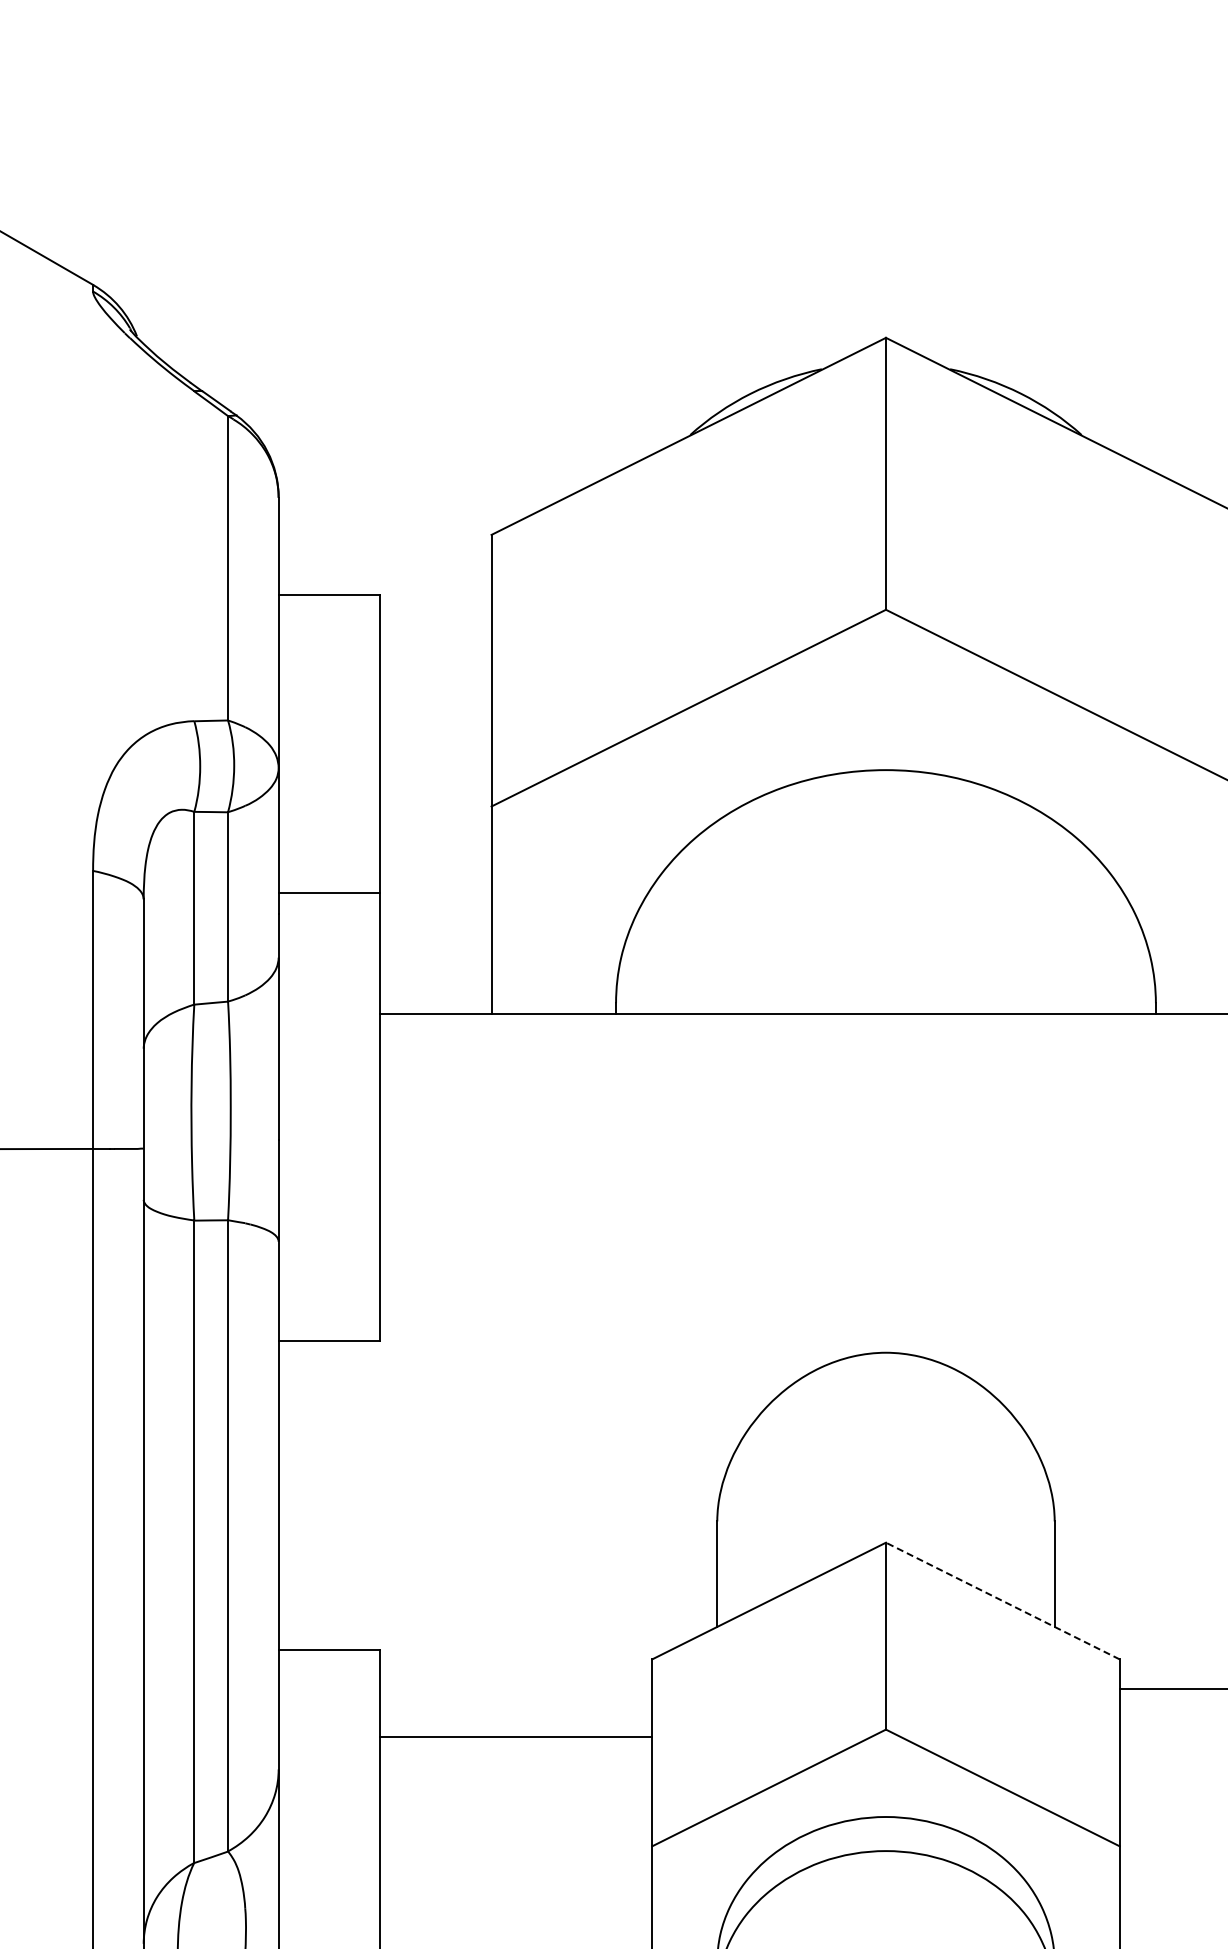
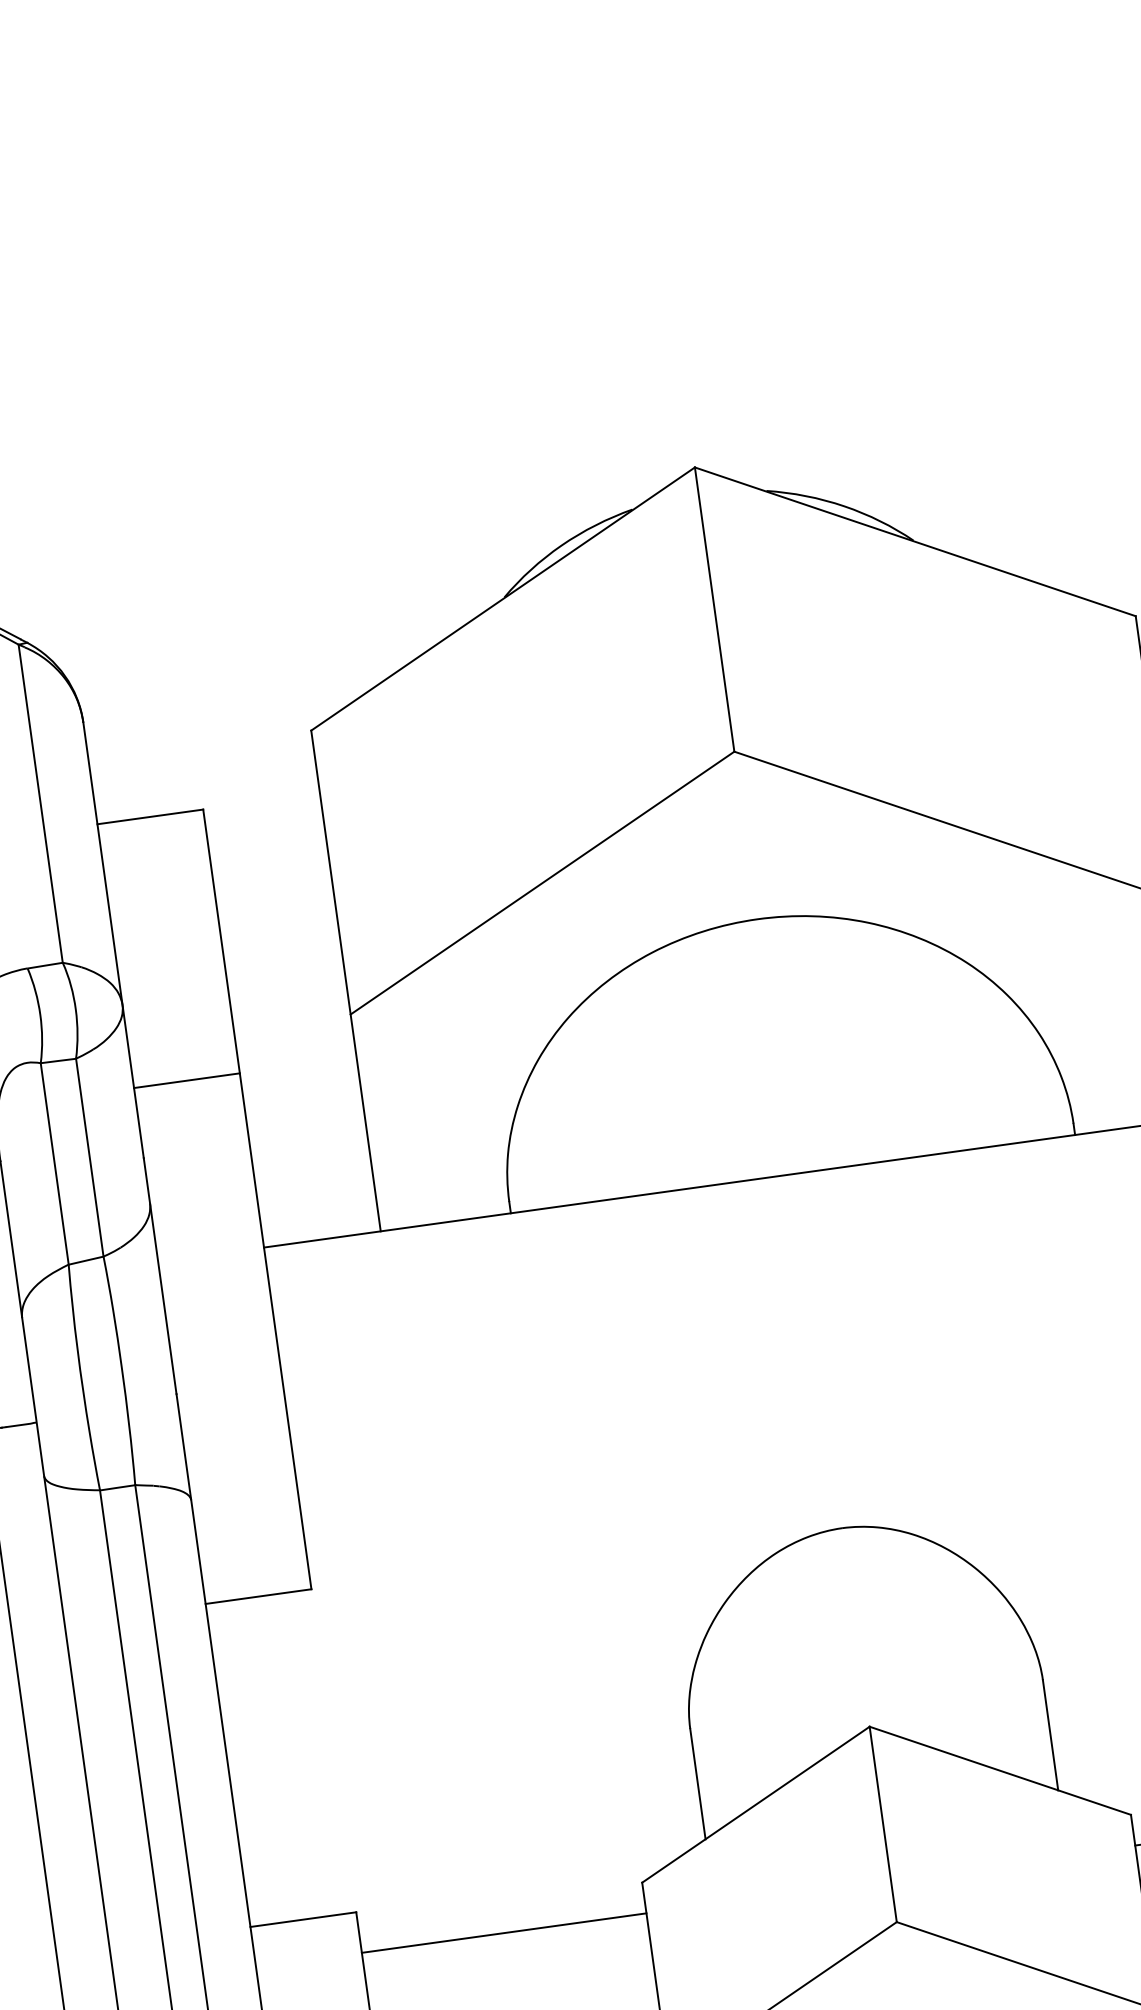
line: (328, 893) -> (186, 1080), moved
line: (1002, 1601) -> (999, 1771), dashed -> solid
line: (515, 1736) -> (503, 1932), moved

